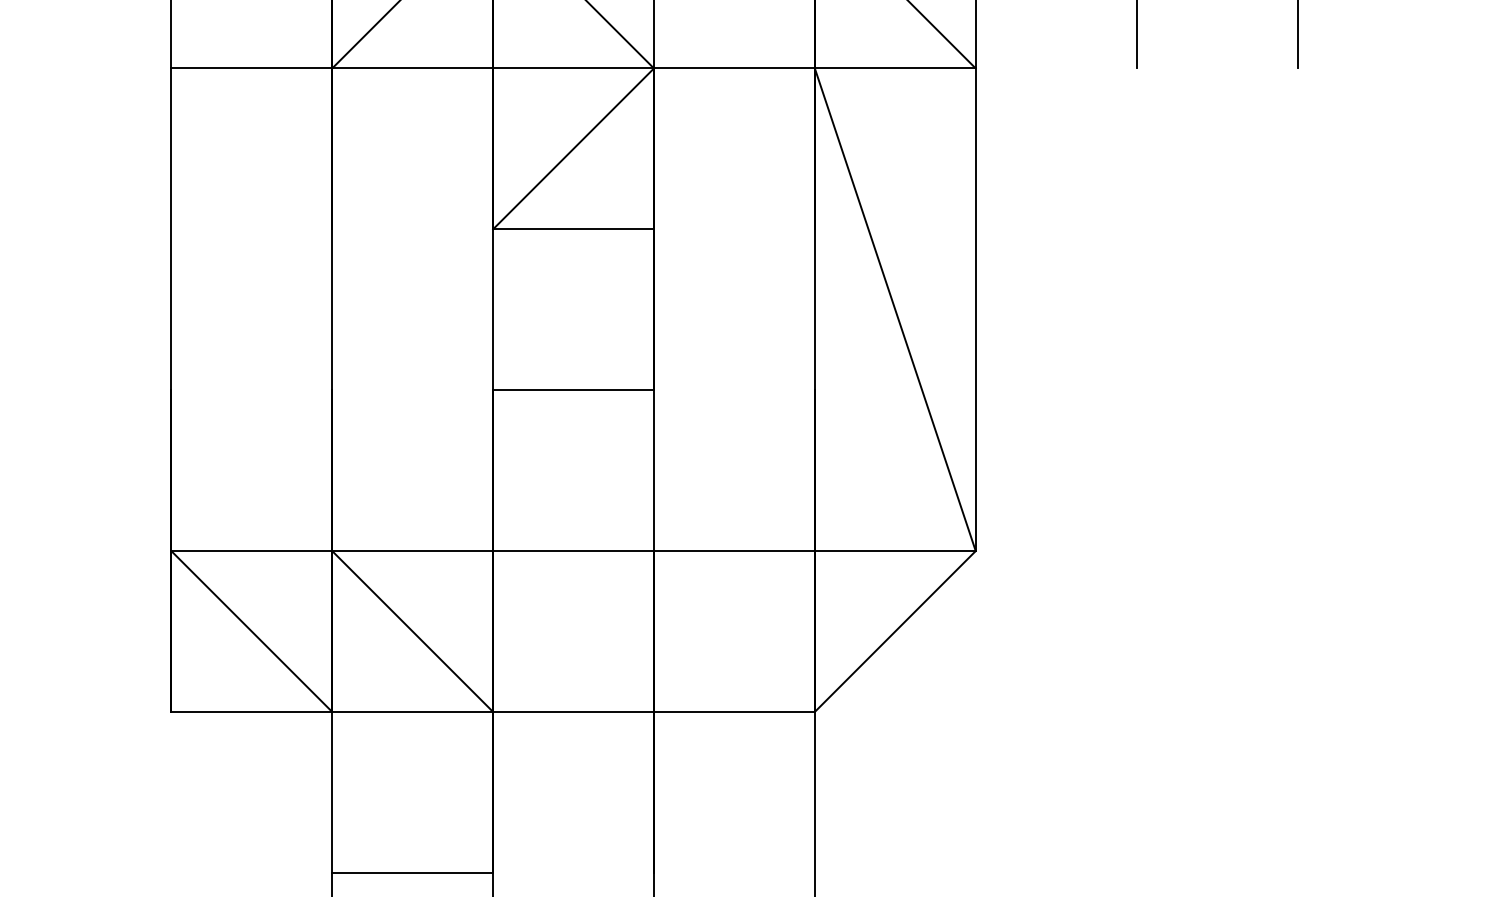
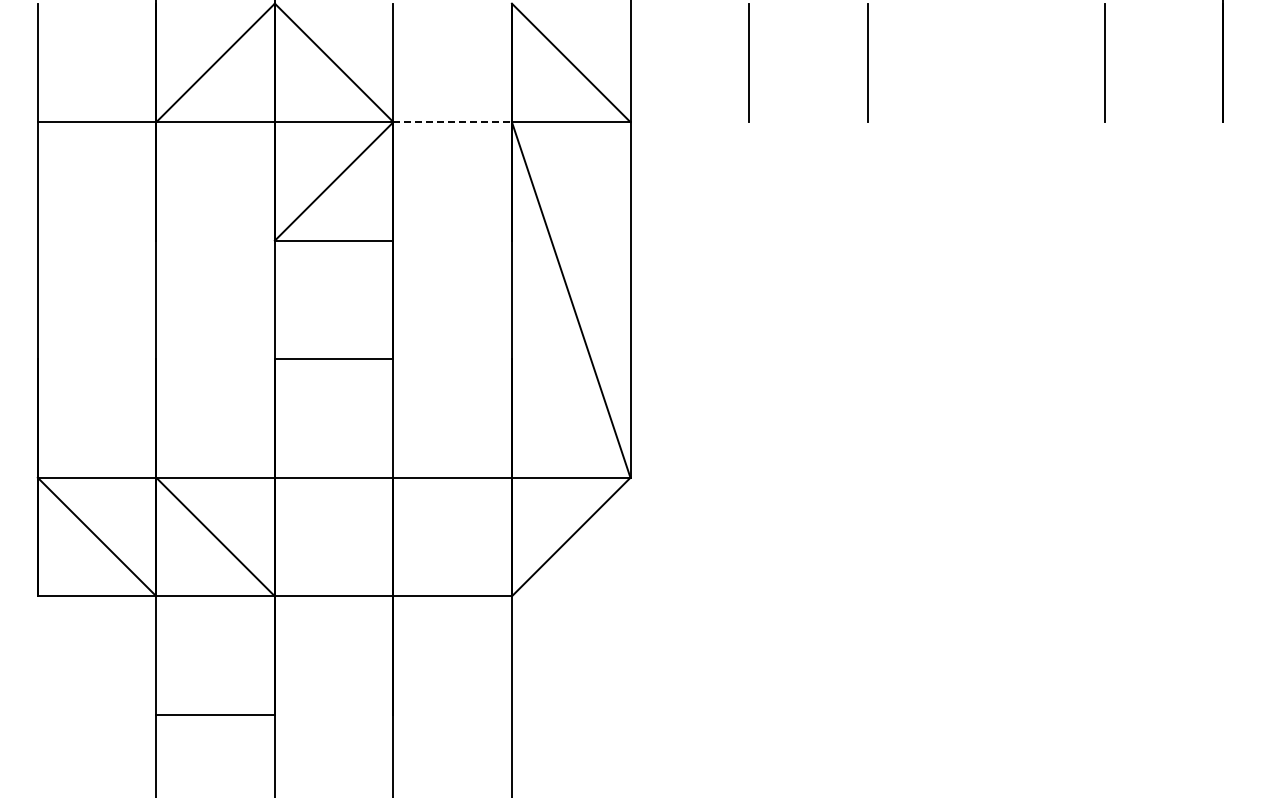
line: (735, 68) -> (453, 122), solid -> dashed

